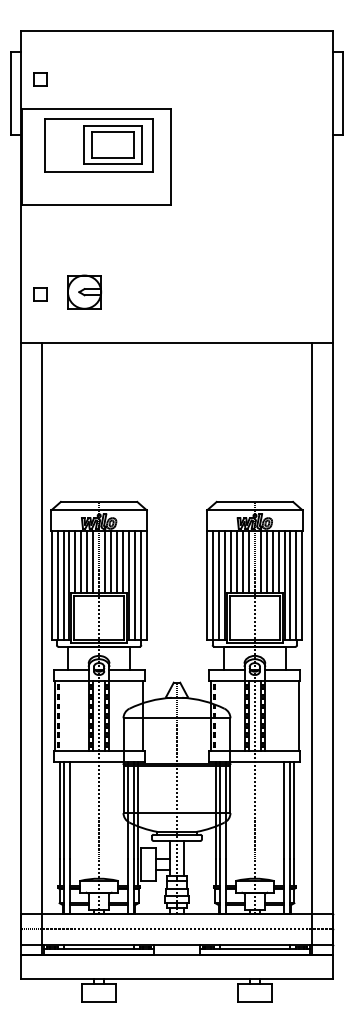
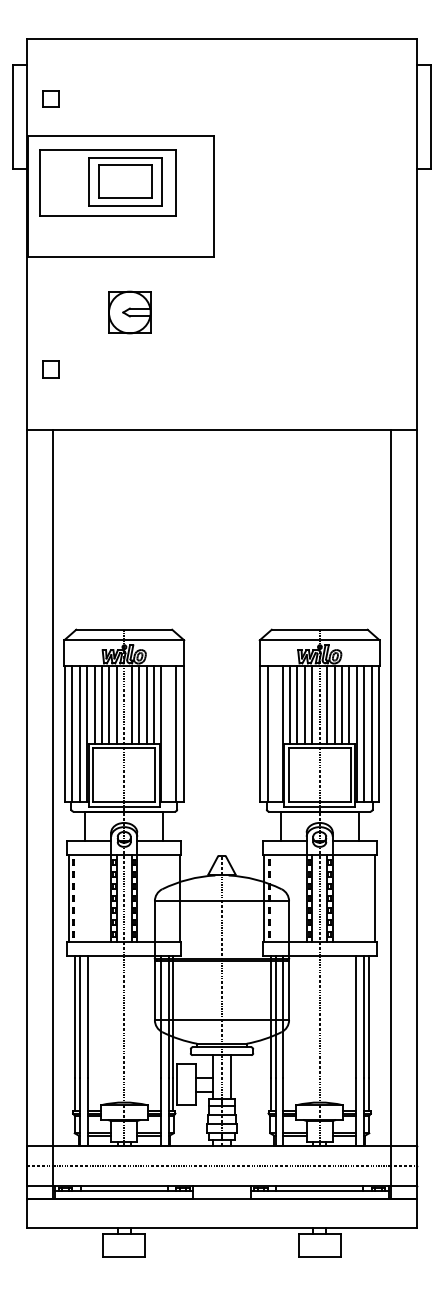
part: (98, 145) -> (107, 182), moved
part: (84, 291) -> (129, 311), moved
line: (134, 584) -> (168, 733), removed
line: (219, 584) -> (275, 733), removed

